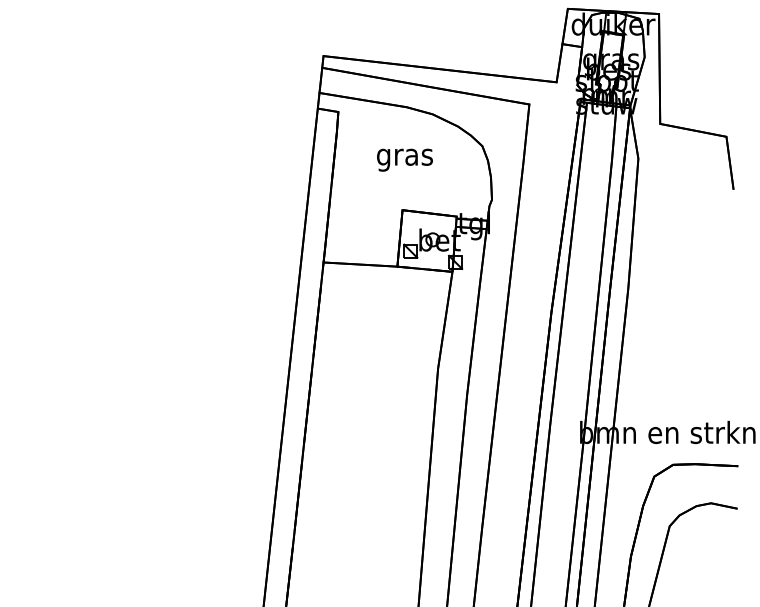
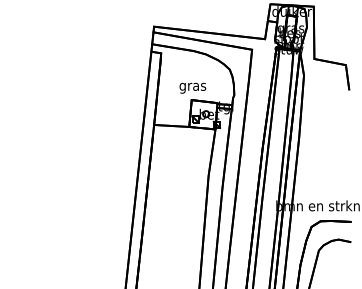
text: (404, 158) -> (192, 87), moved

